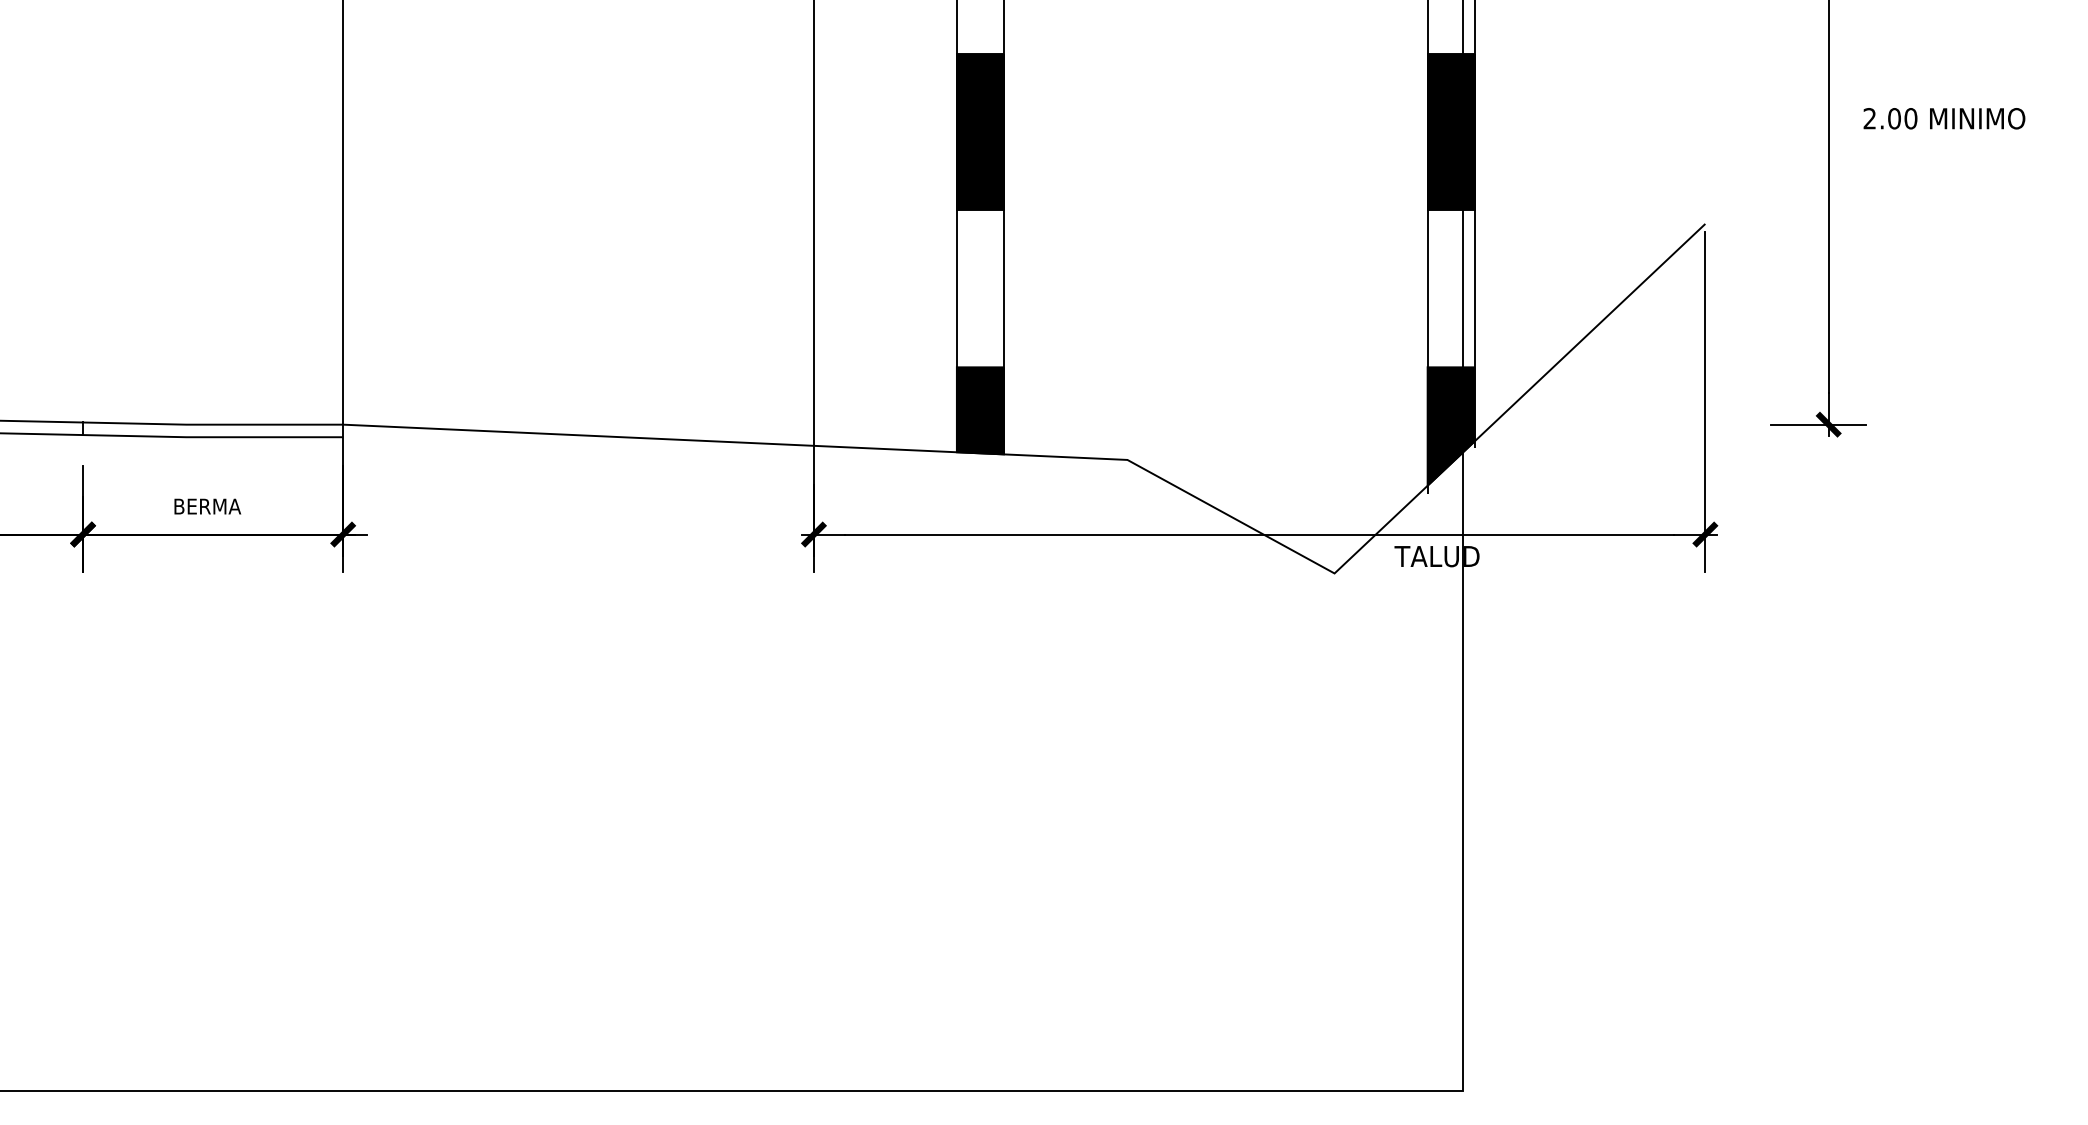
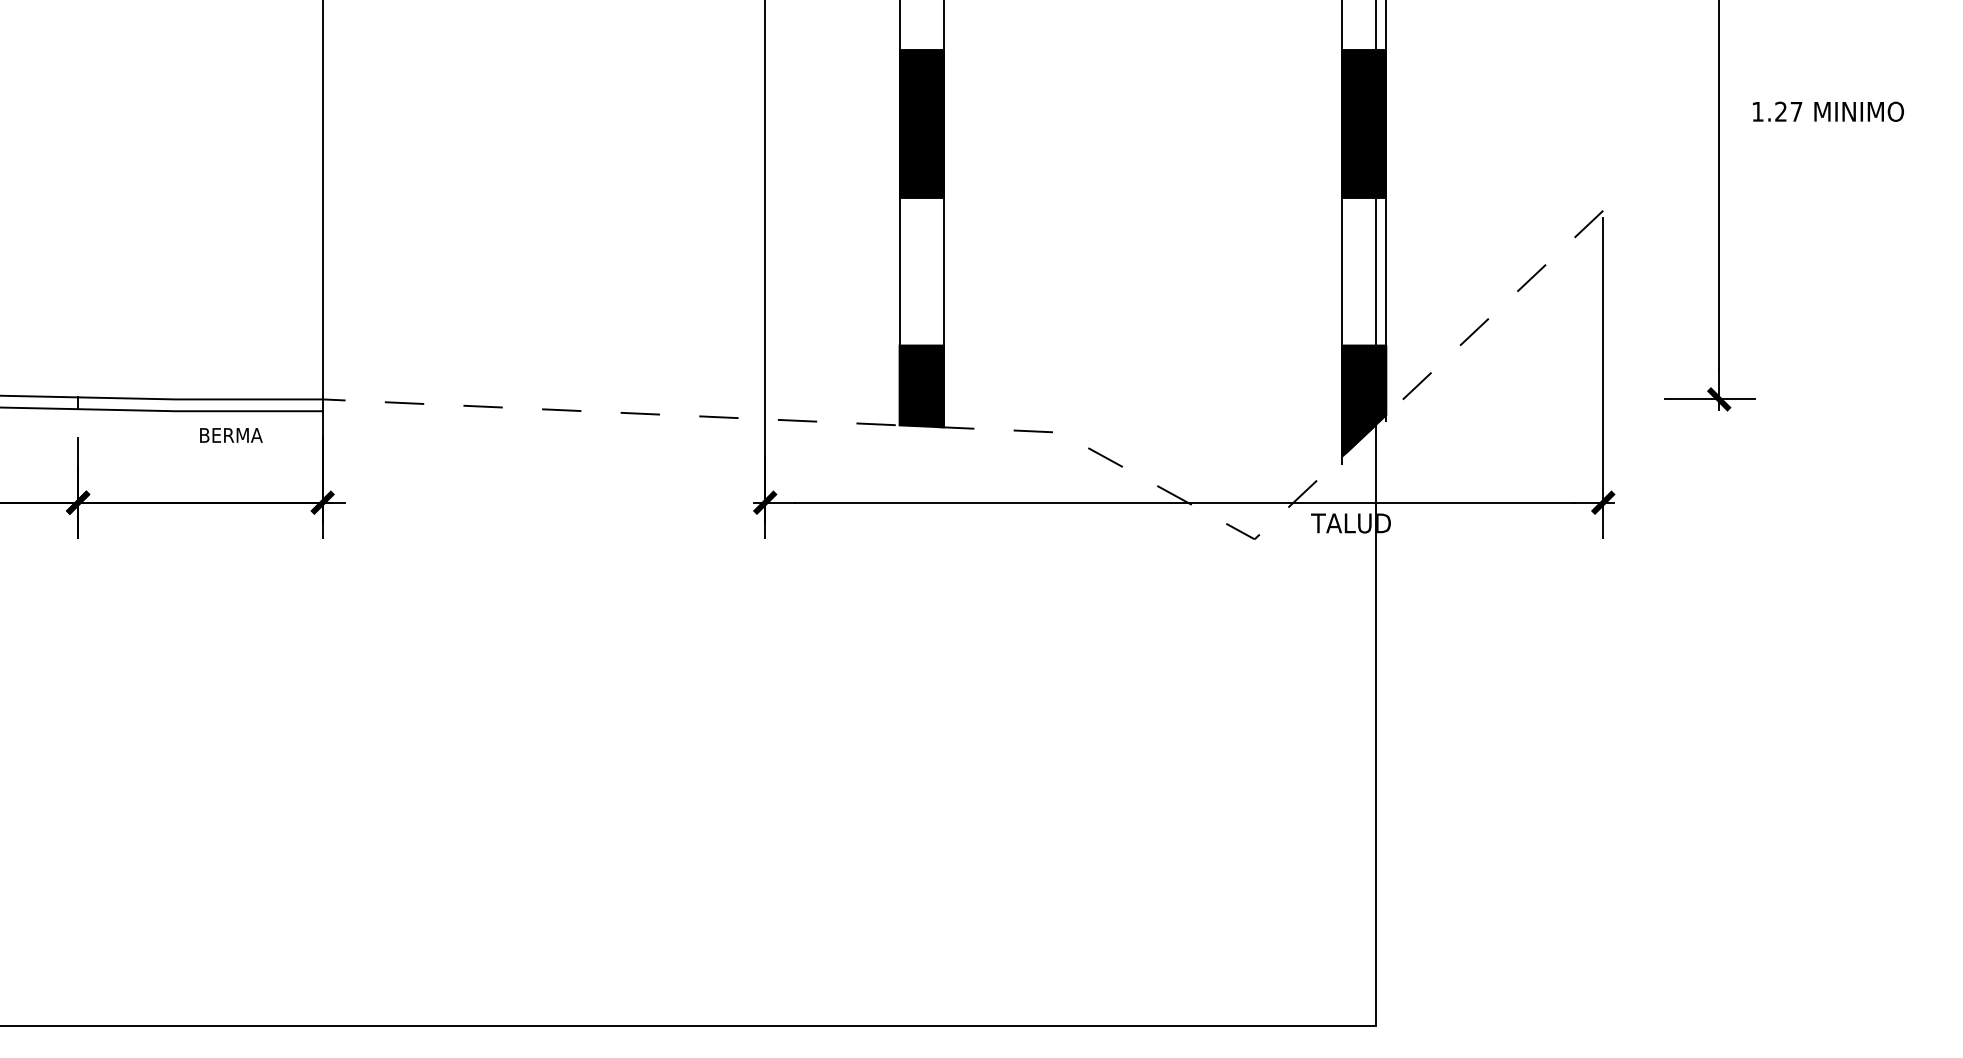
text: (1890, 118) -> (1777, 111), 2.00 -> 1.27
line: (1109, 458) -> (1043, 431), solid -> dashed
text: (207, 506) -> (231, 435), moved

